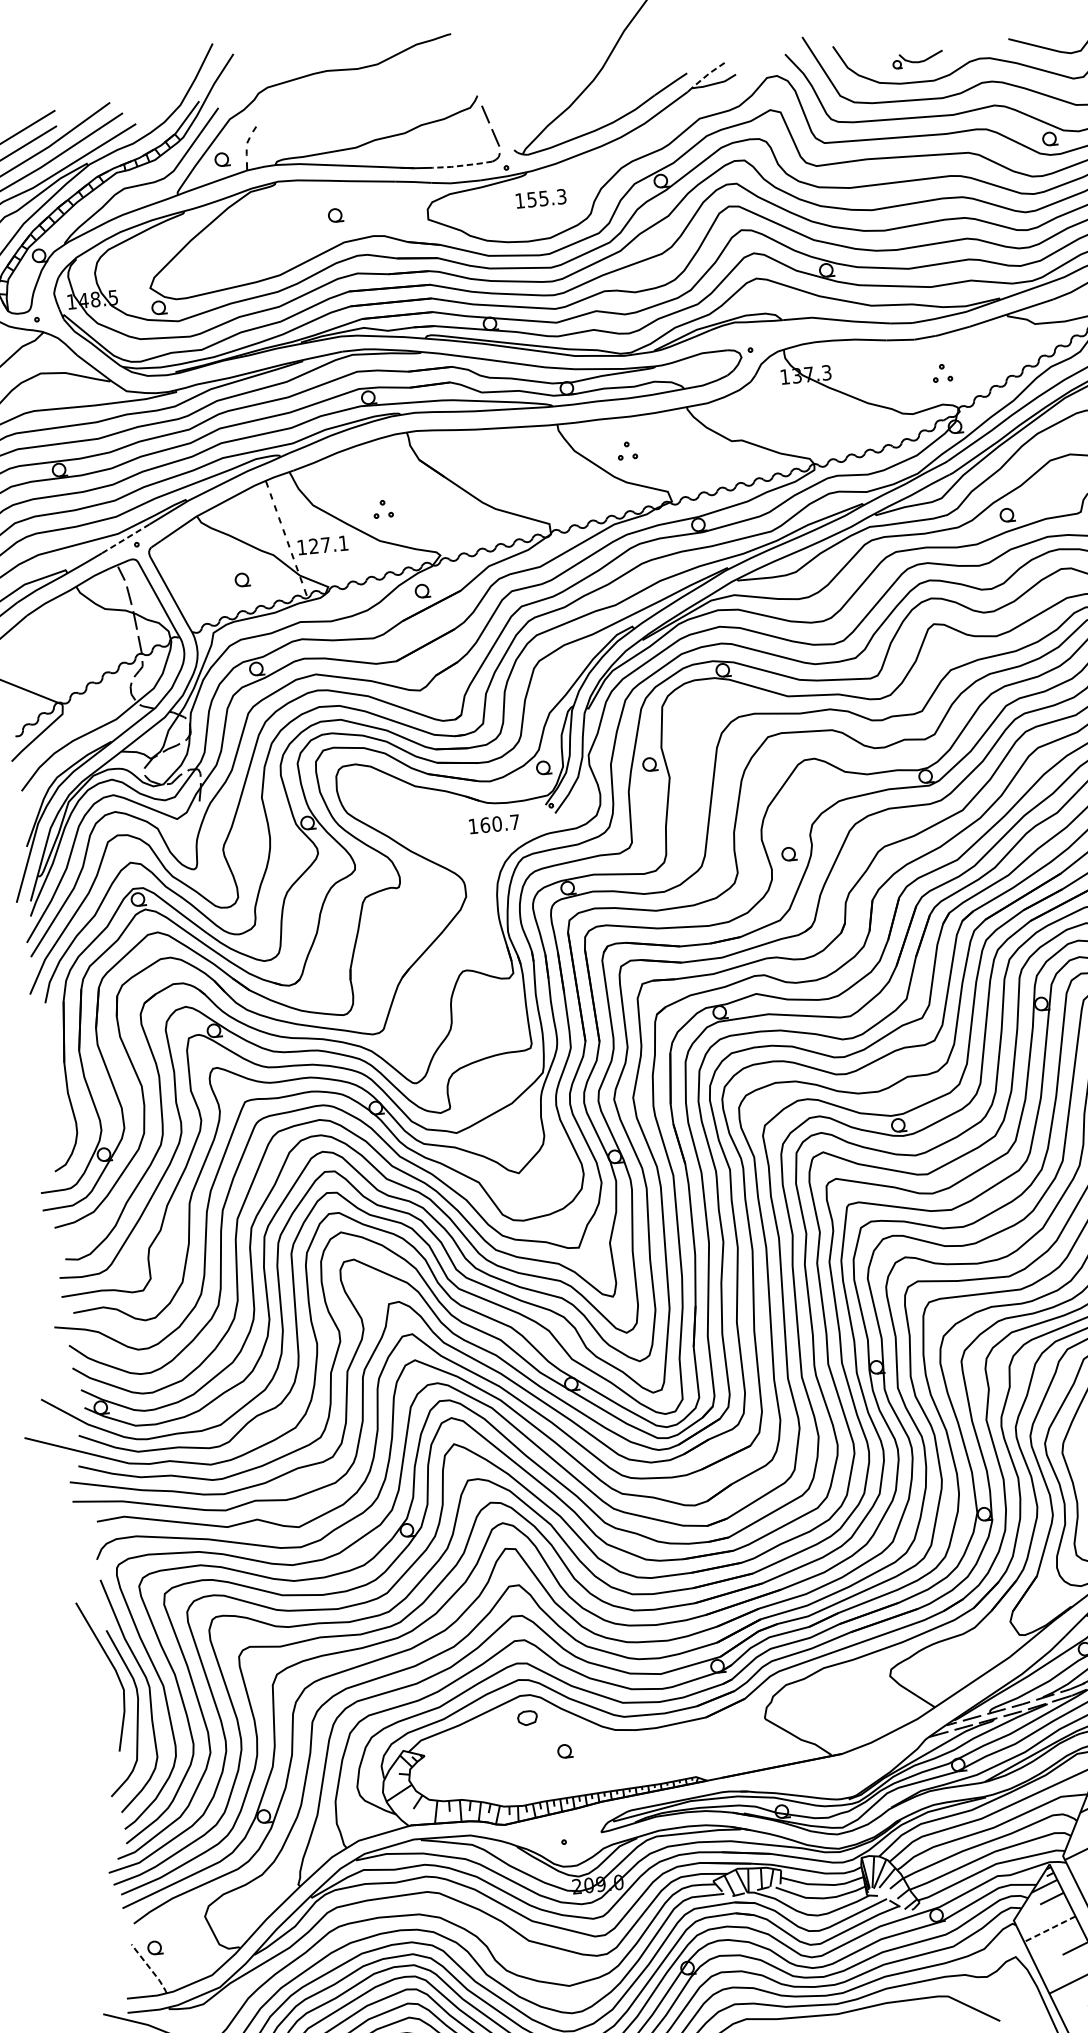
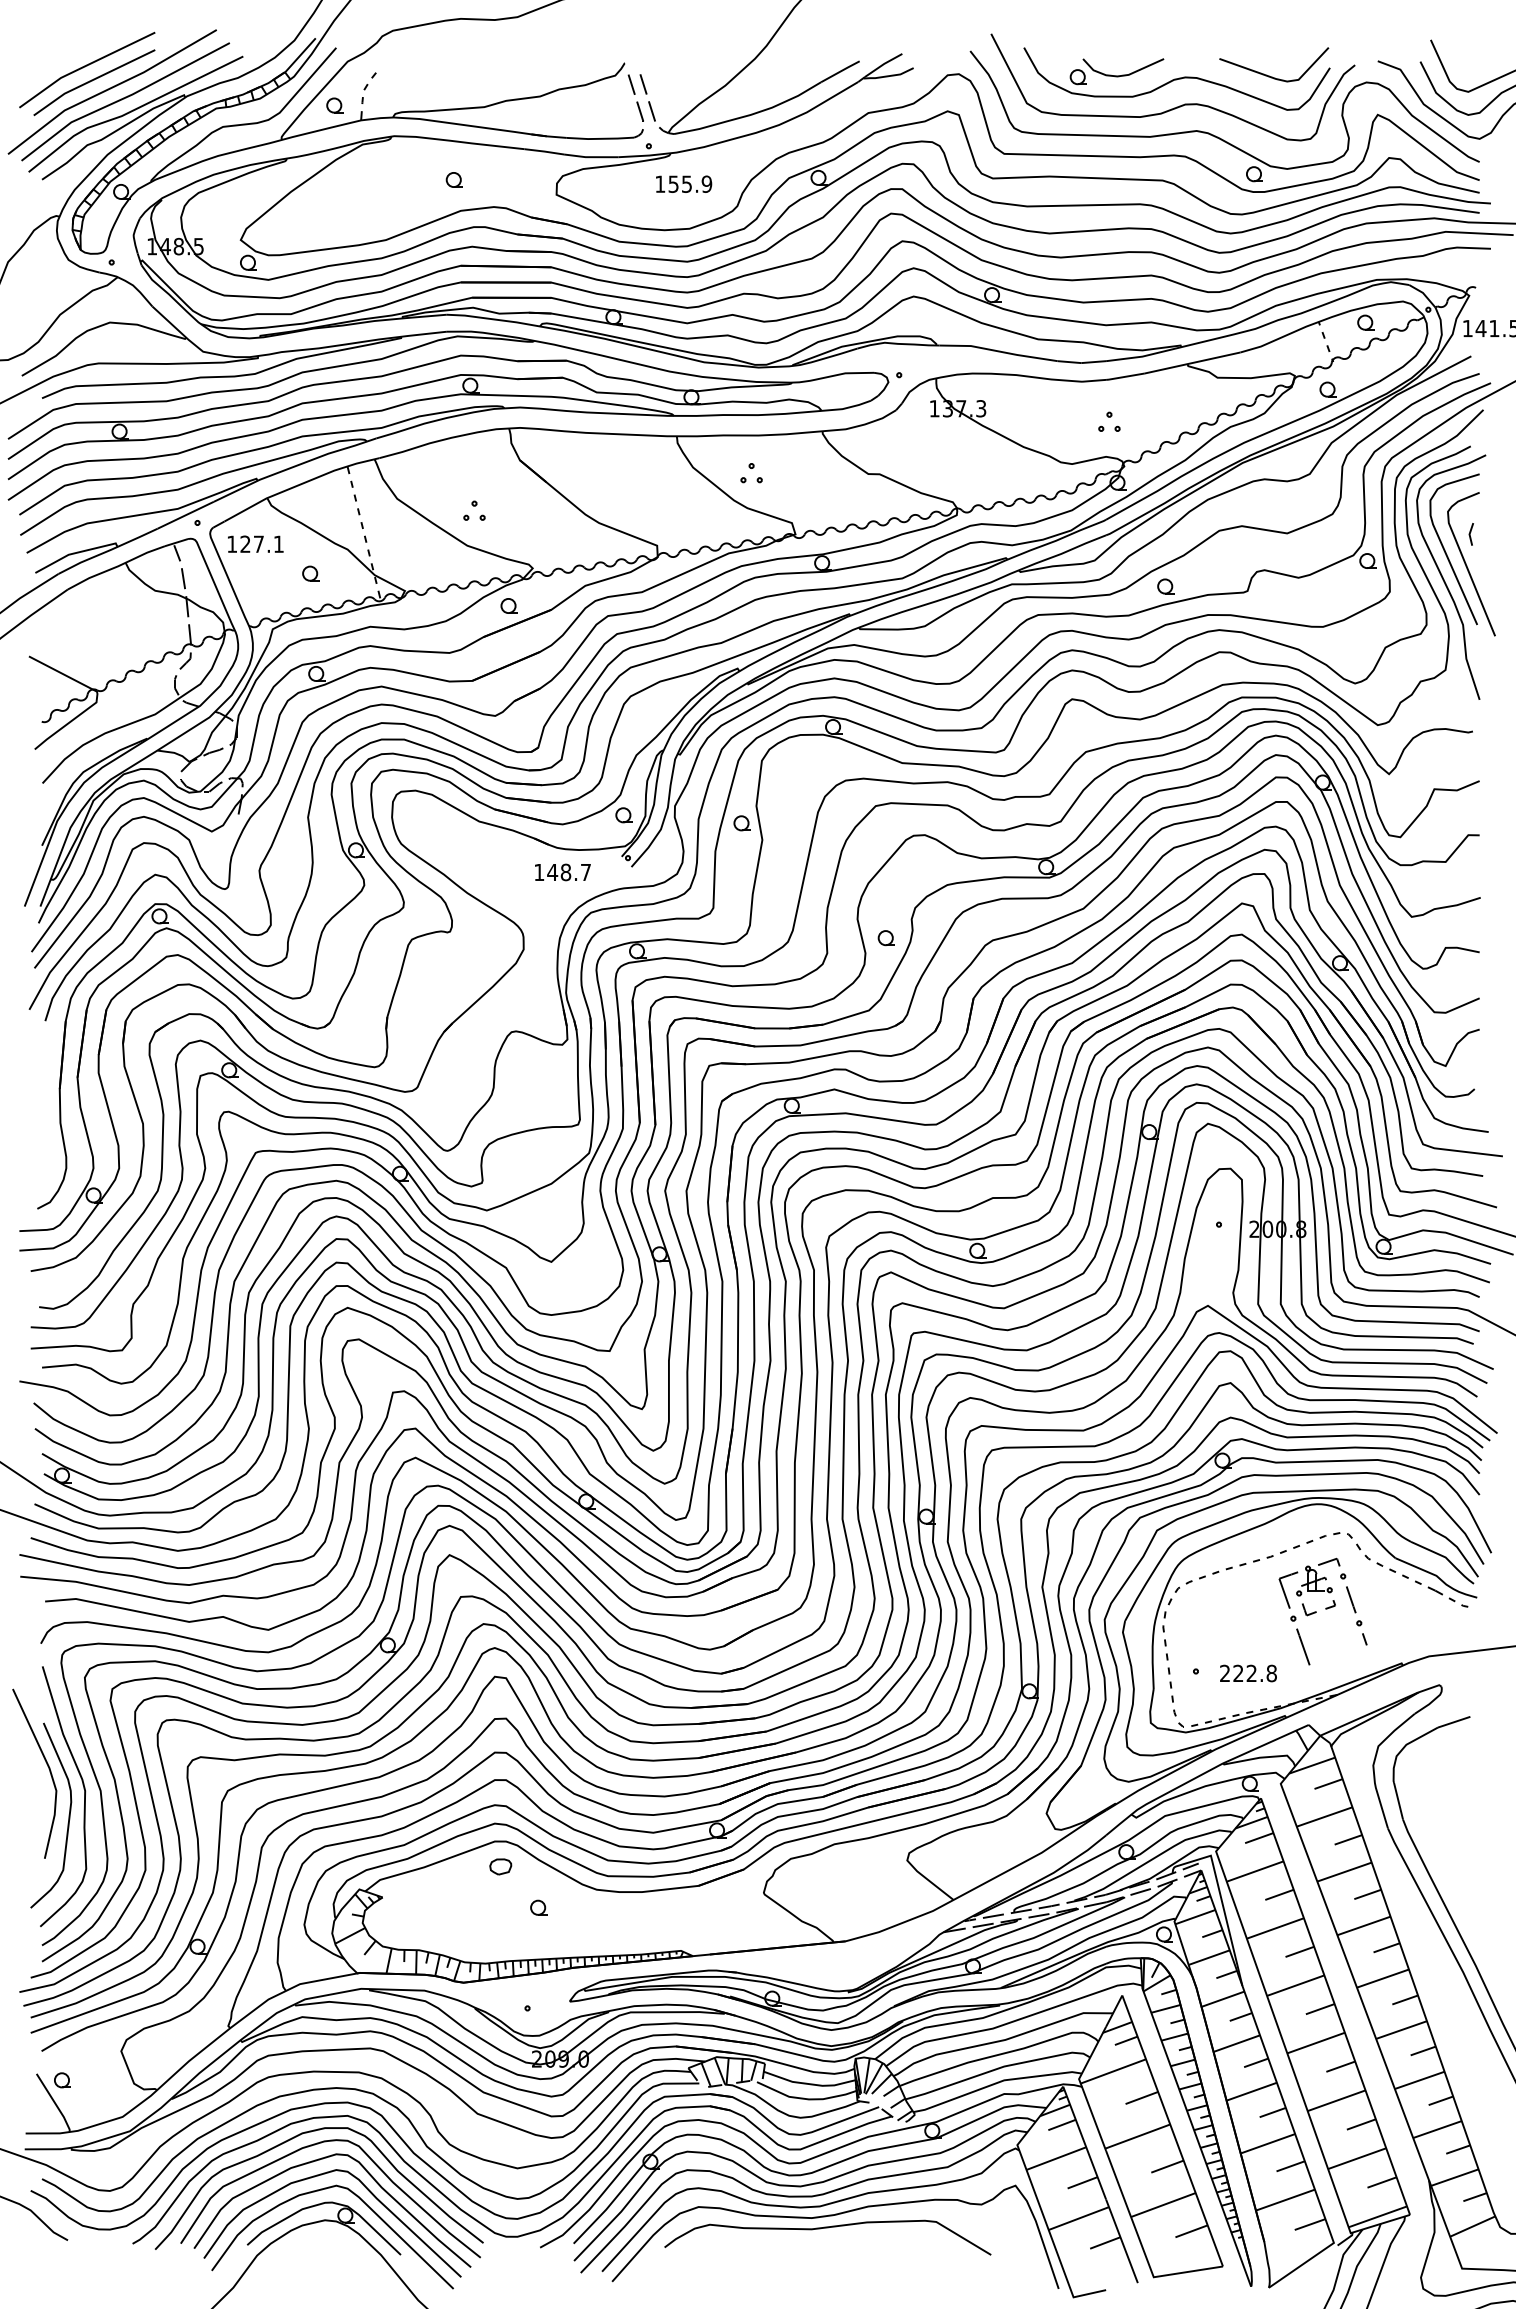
part: (917, 59) -> (1116, 71), size x1.67
line: (708, 74) -> (883, 64), dashed -> solid
line: (500, 121) -> (647, 94), added
line: (461, 165) -> (599, 138), dashed -> solid
text: (561, 196) -> (706, 183), 155.3 -> 155.9
line: (125, 539) -> (185, 515), dashed -> solid
text: (322, 544) -> (255, 543), moved
text: (491, 824) -> (559, 872), 160.7 -> 148.7
line: (1049, 1929) -> (1056, 2158), dashed -> solid
line: (150, 1969) -> (55, 2103), dashed -> solid

